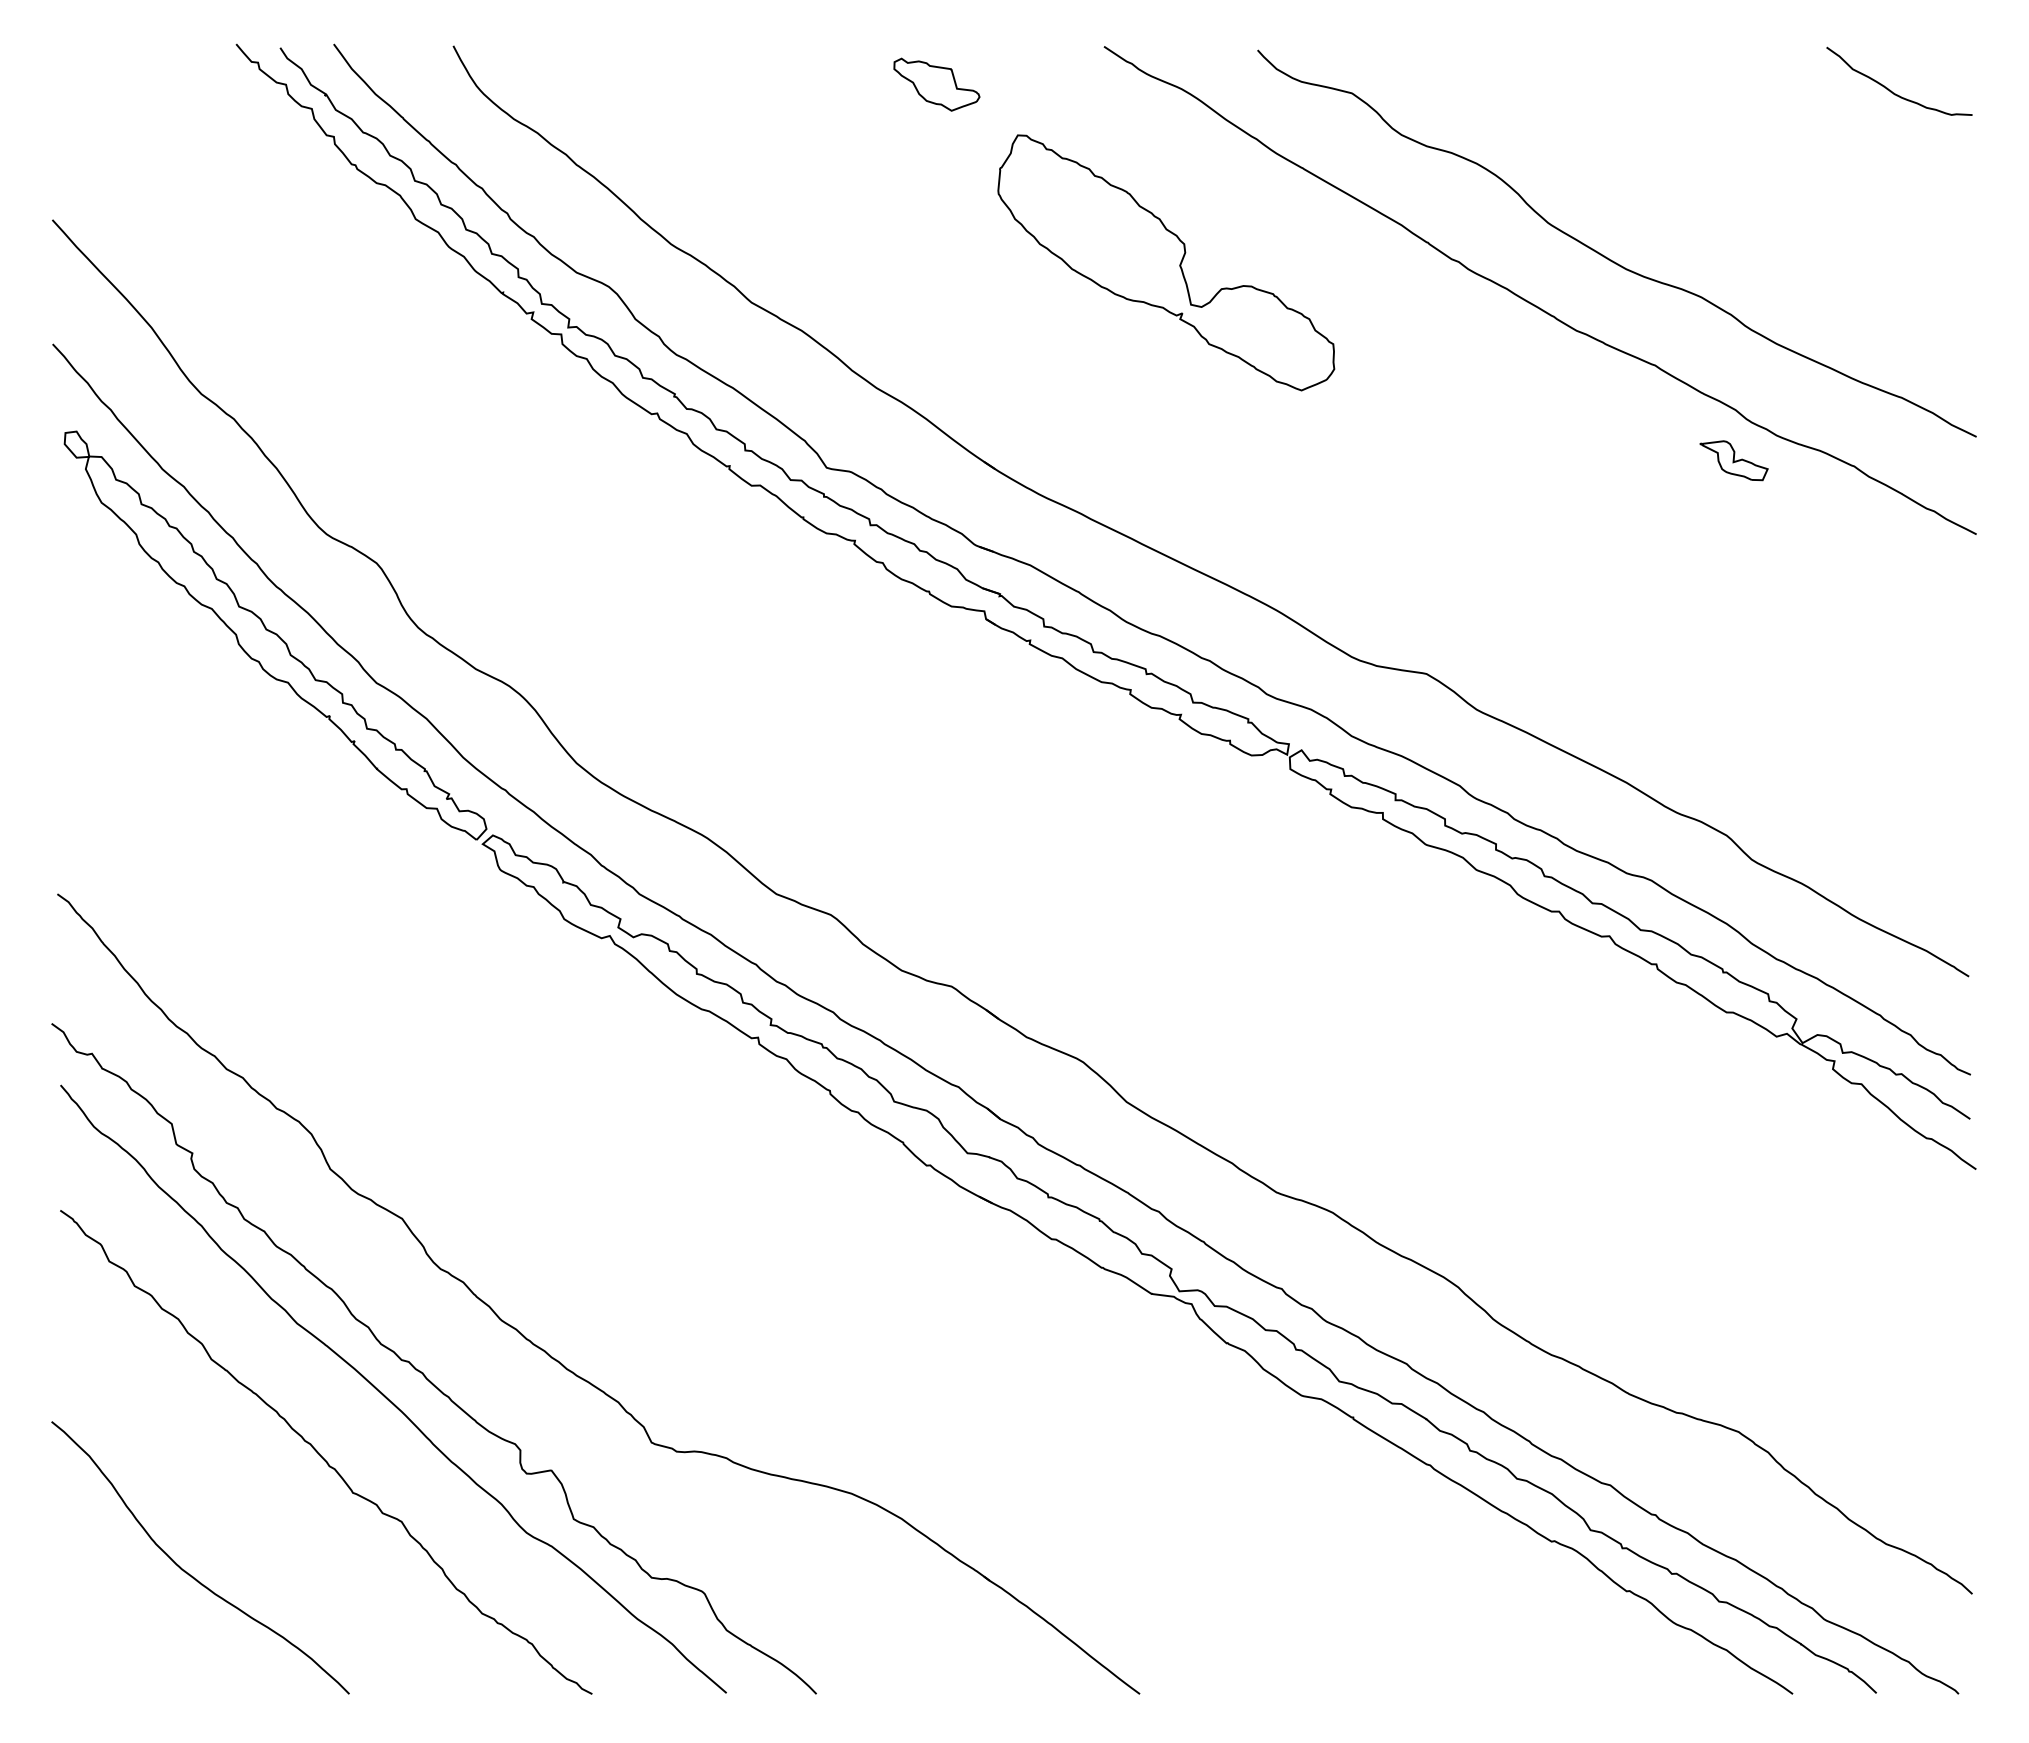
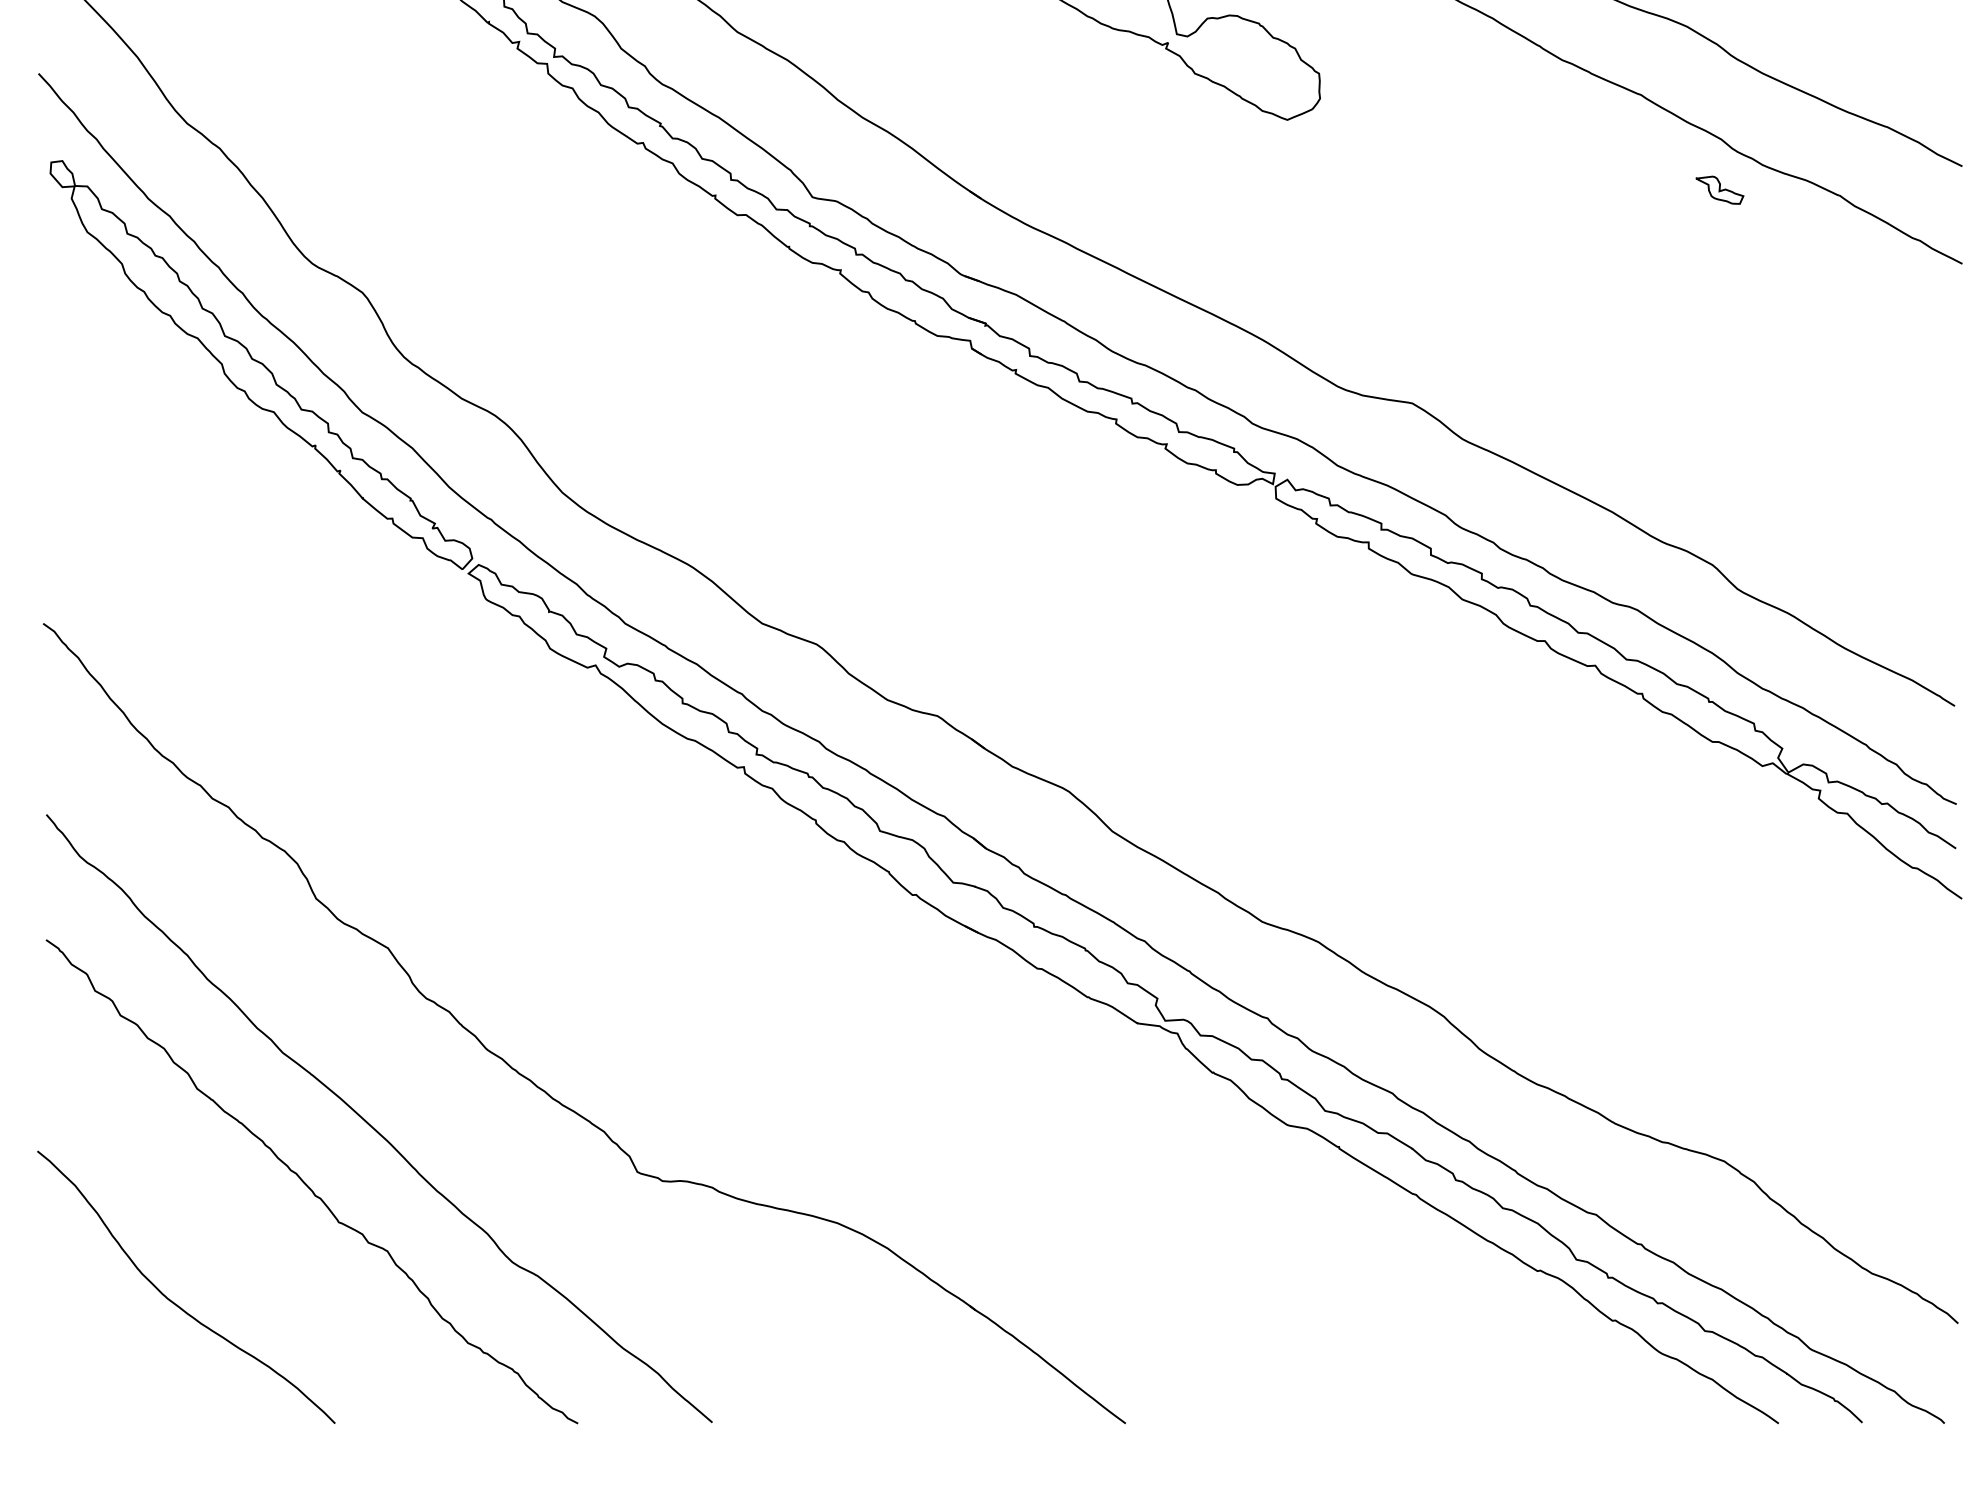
part: (1733, 460) -> (1719, 189), size x0.7
curve: (423, 1372) -> (409, 1101), removed

